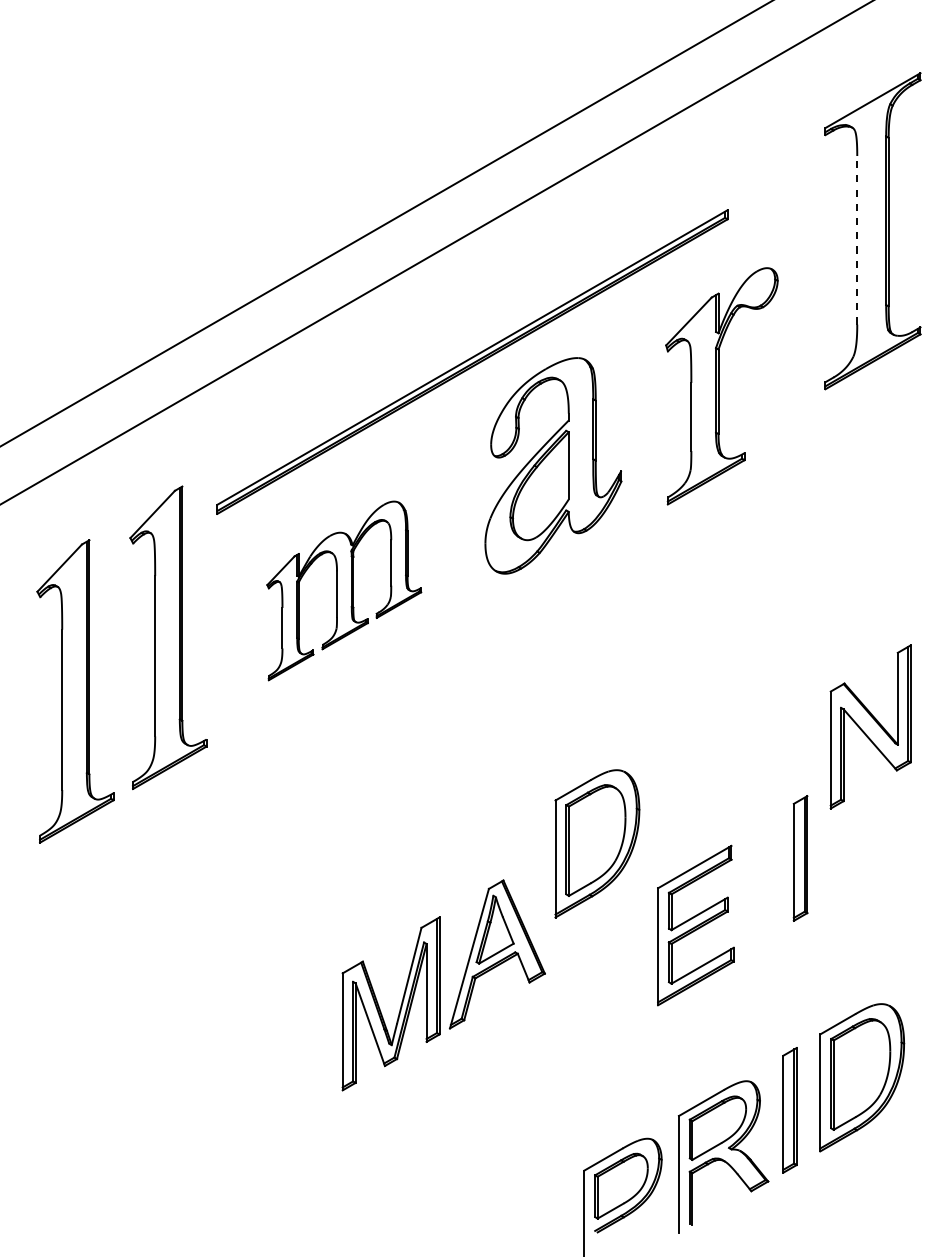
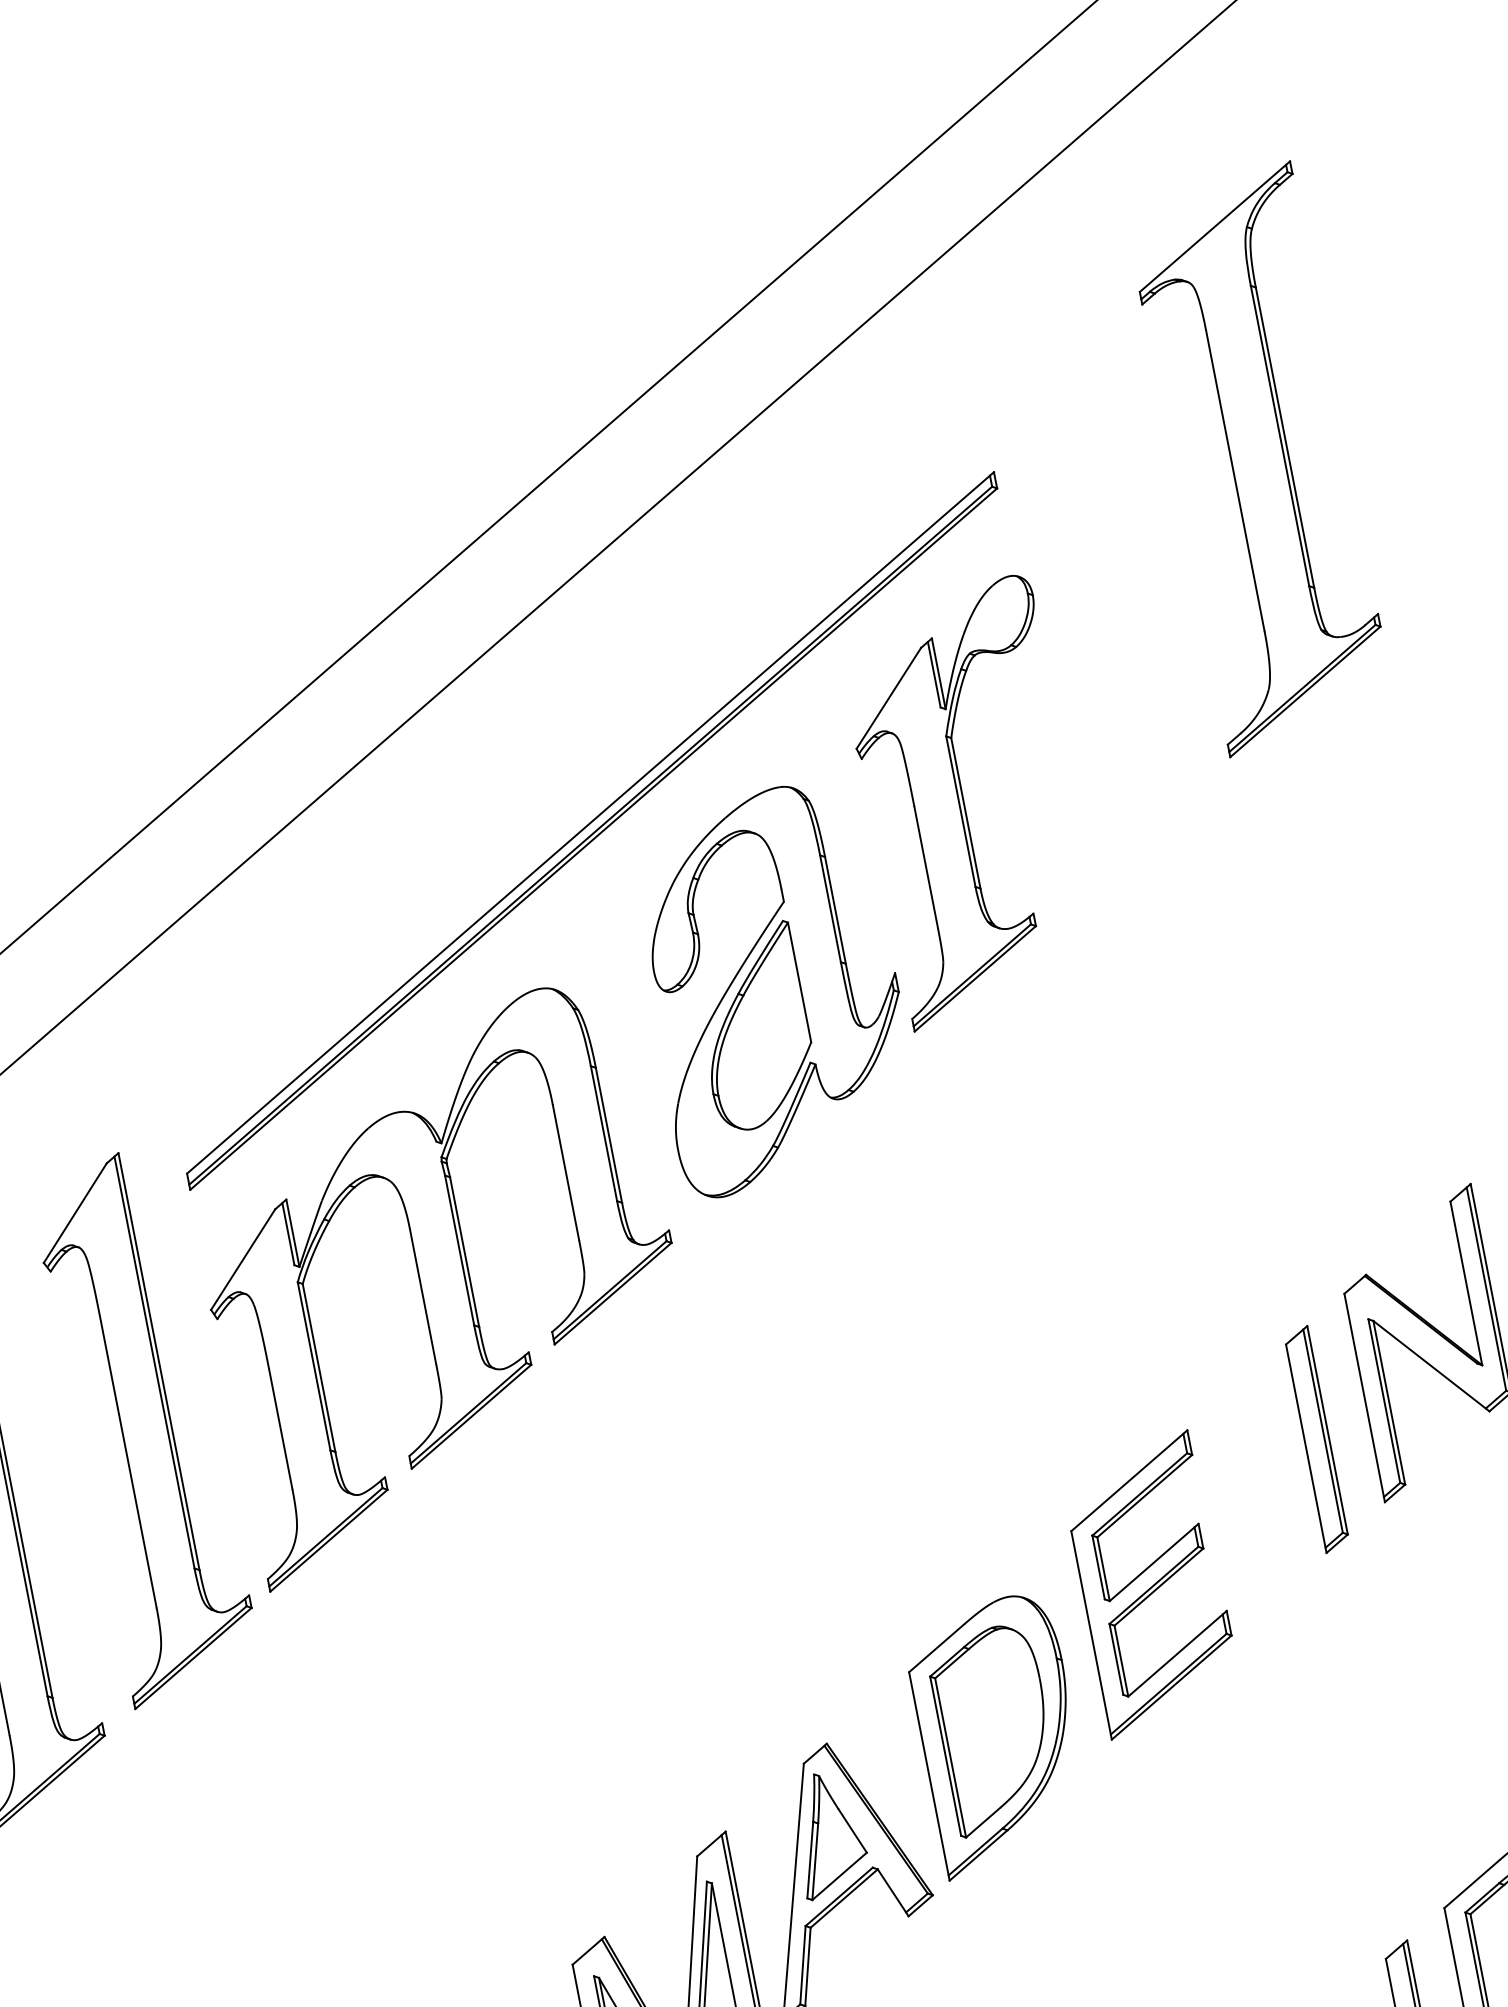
line: (857, 239) -> (1235, 479), dashed -> solid
part: (721, 386) -> (969, 802), moved
part: (344, 590) -> (443, 1282), size x1.67
part: (597, 843) -> (998, 1734), moved
part: (800, 858) -> (1316, 1439), moved
part: (695, 925) -> (1150, 1584), moved

